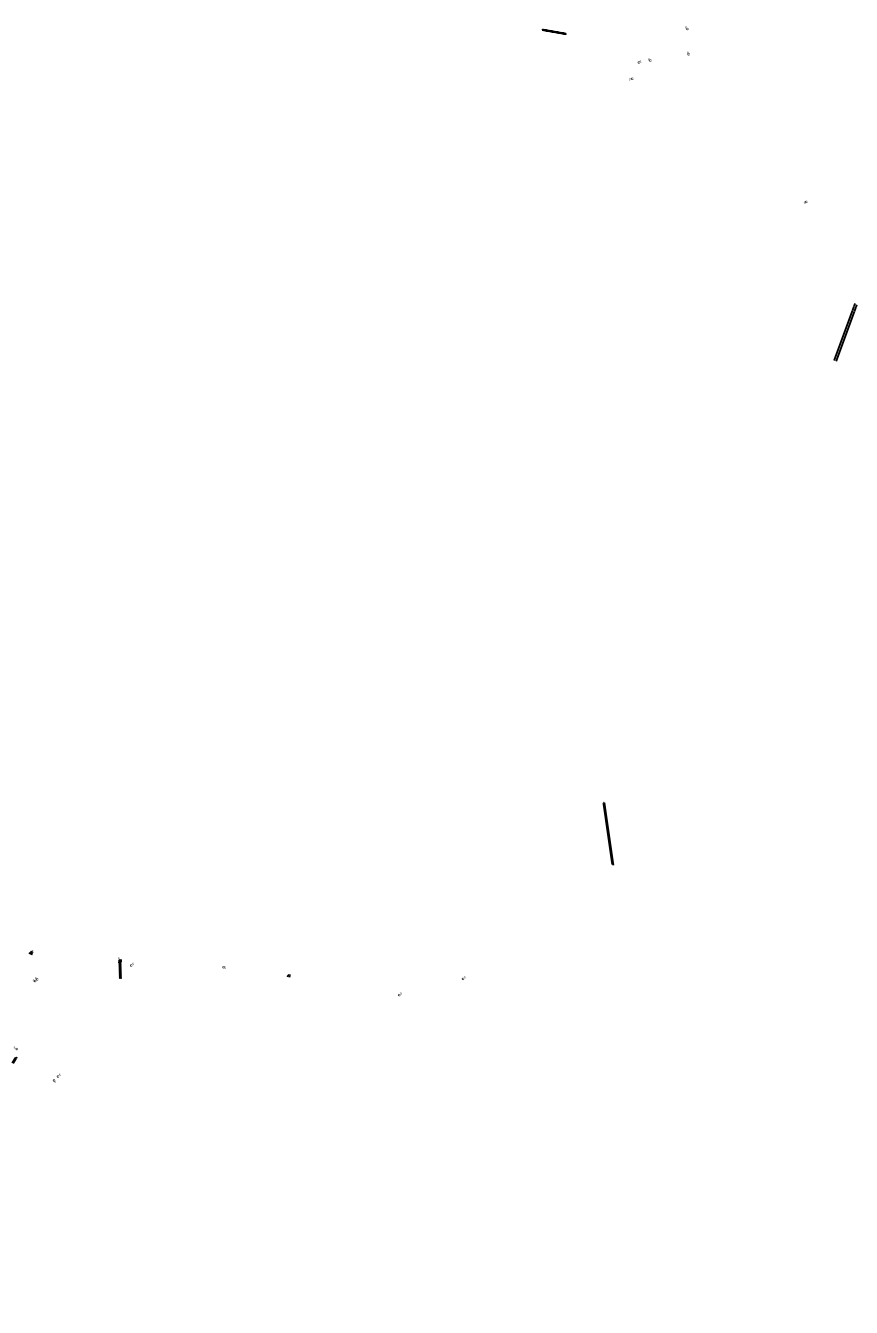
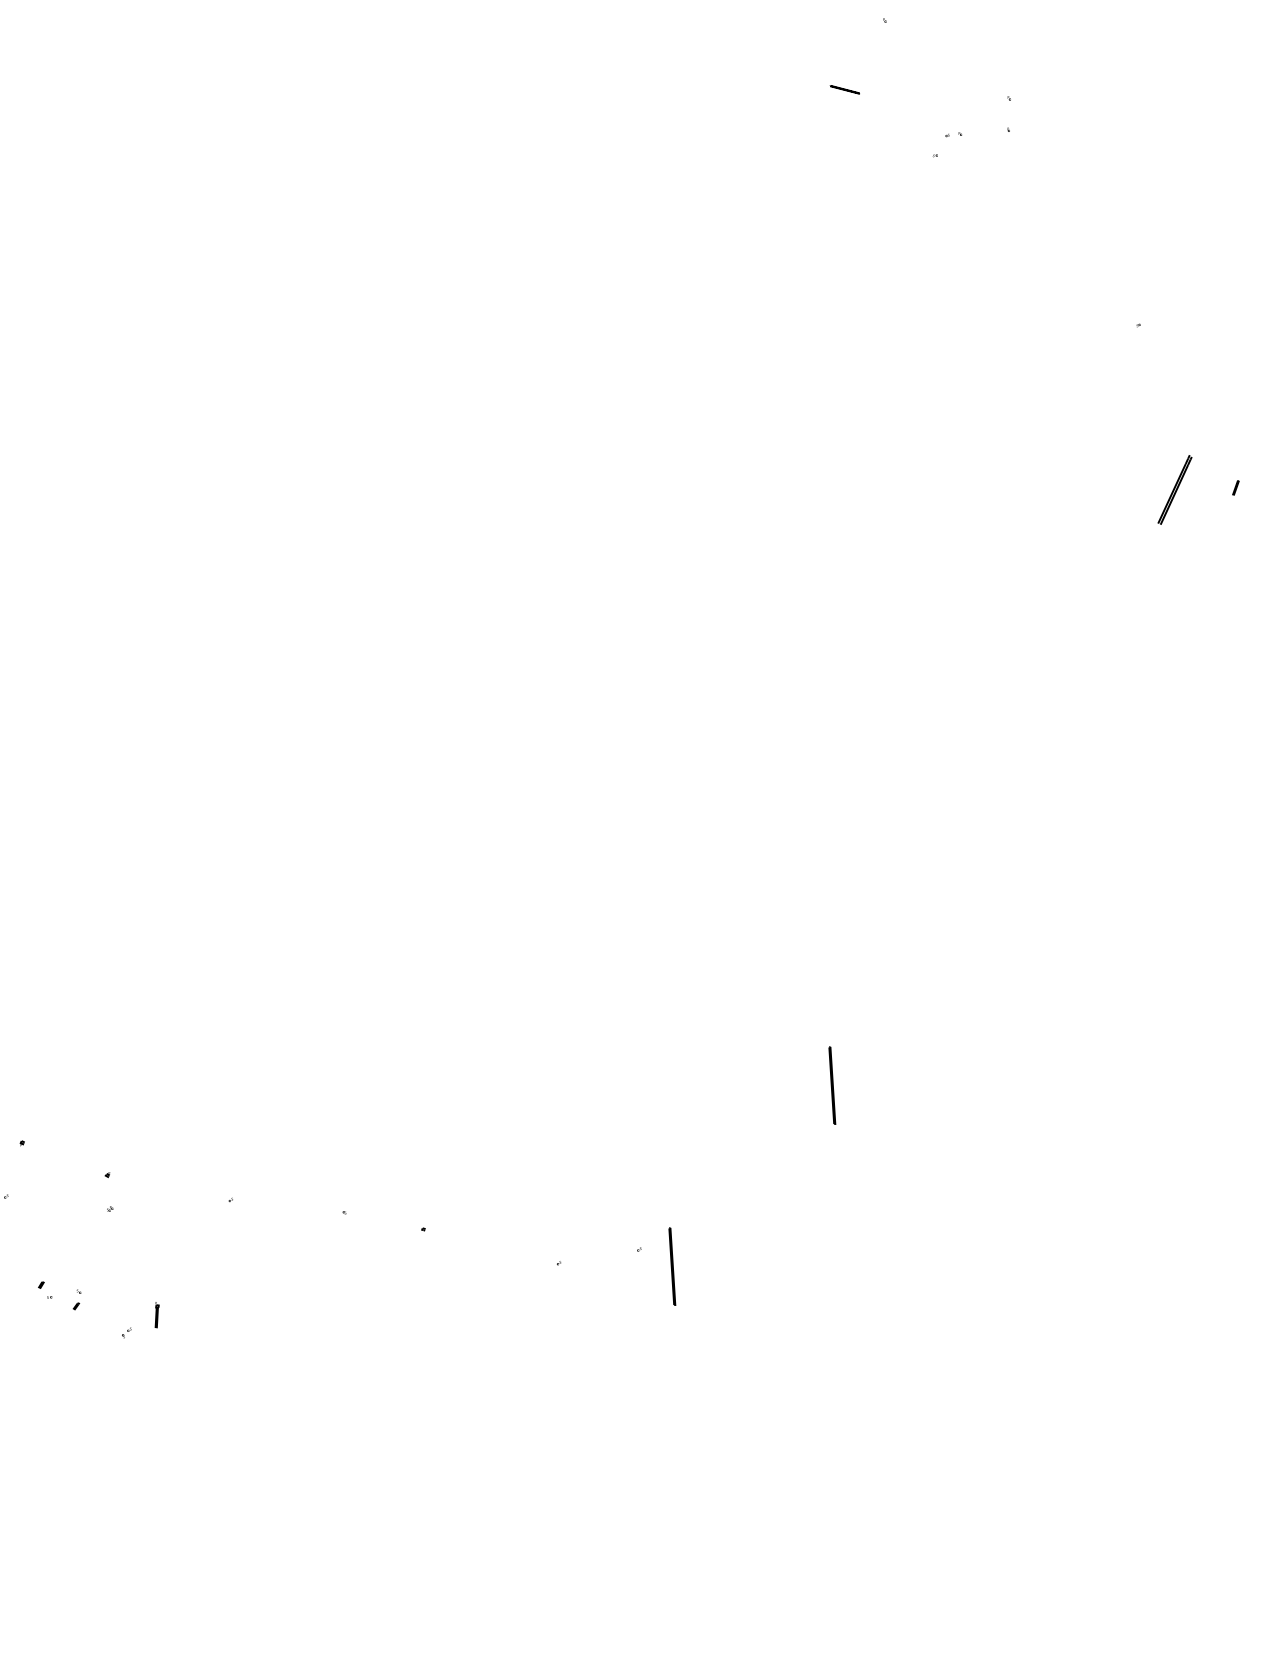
line: (119, 968) -> (156, 1315), moved
line: (491, 989) -> (672, 1266), added

